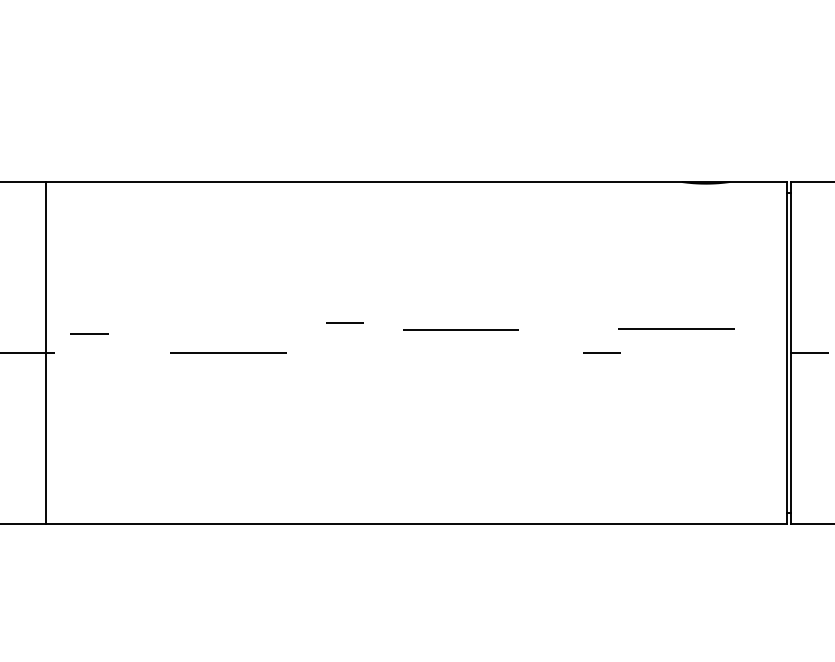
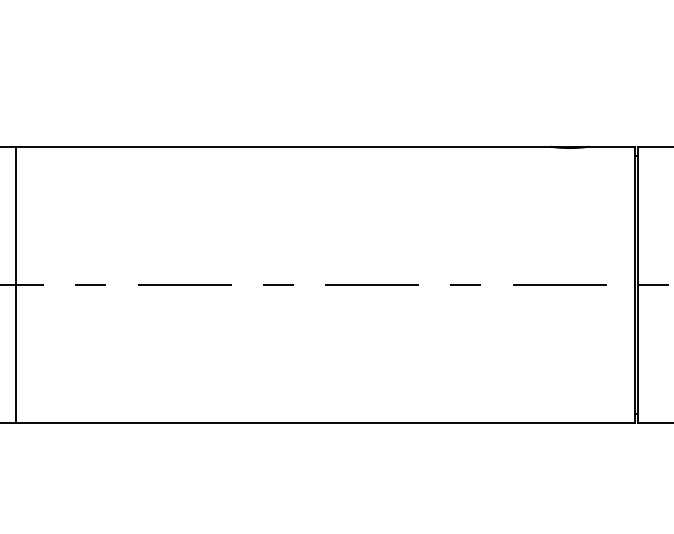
line: (344, 322) -> (278, 284), moved
line: (676, 328) -> (559, 284), moved
line: (460, 329) -> (371, 284), moved
line: (89, 333) -> (90, 284), moved
line: (46, 352) -> (16, 284), moved
line: (601, 352) -> (465, 284), moved

